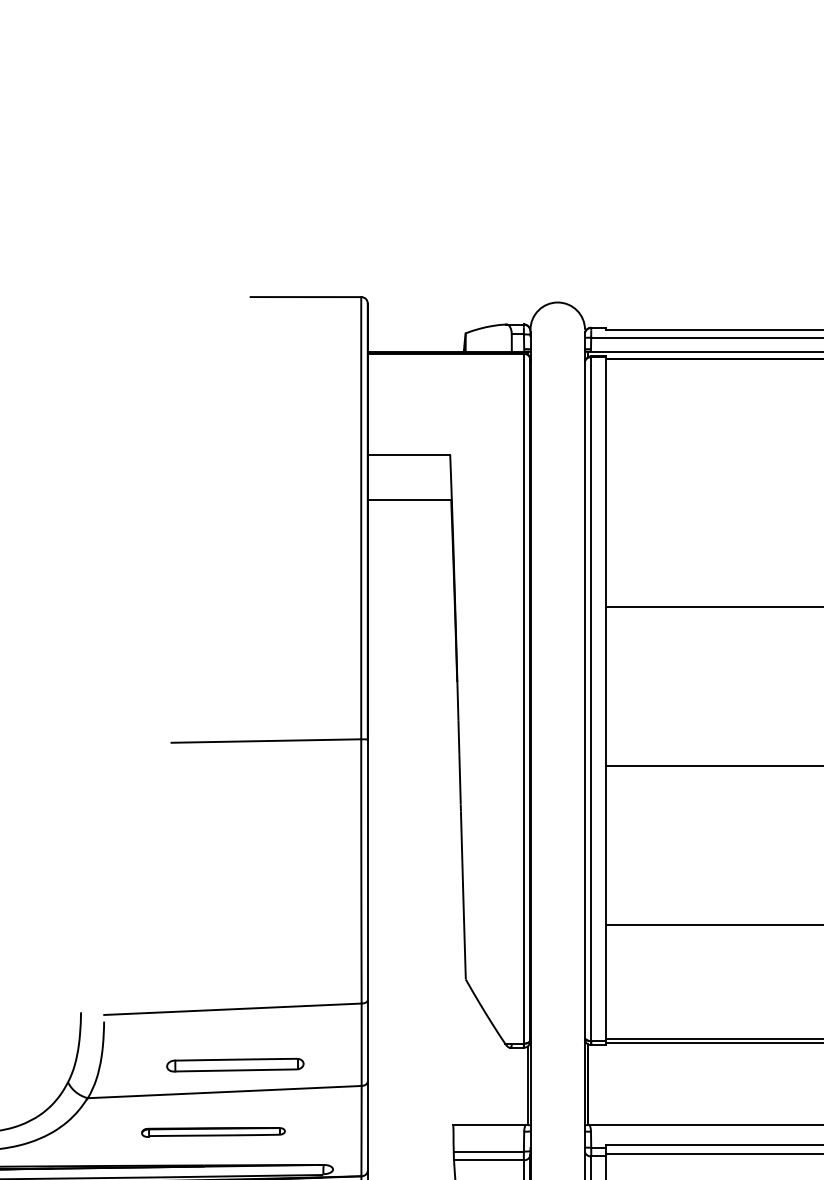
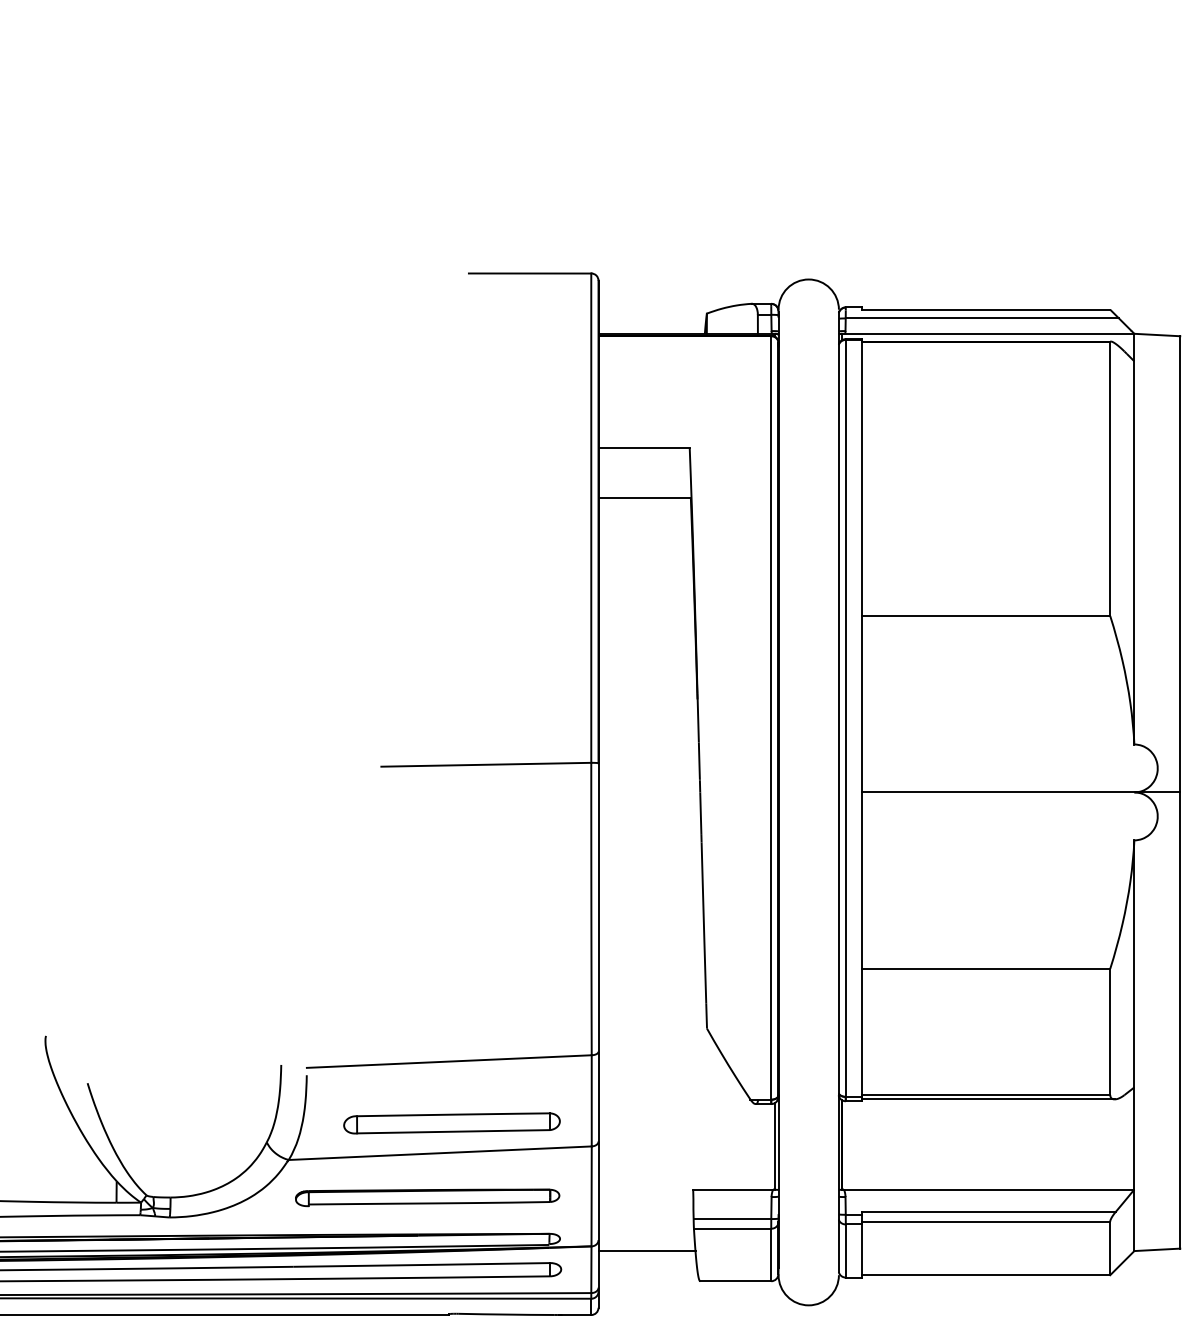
part: (234, 1065) -> (451, 1123), size x1.43
part: (213, 1132) -> (427, 1197), size x1.67

